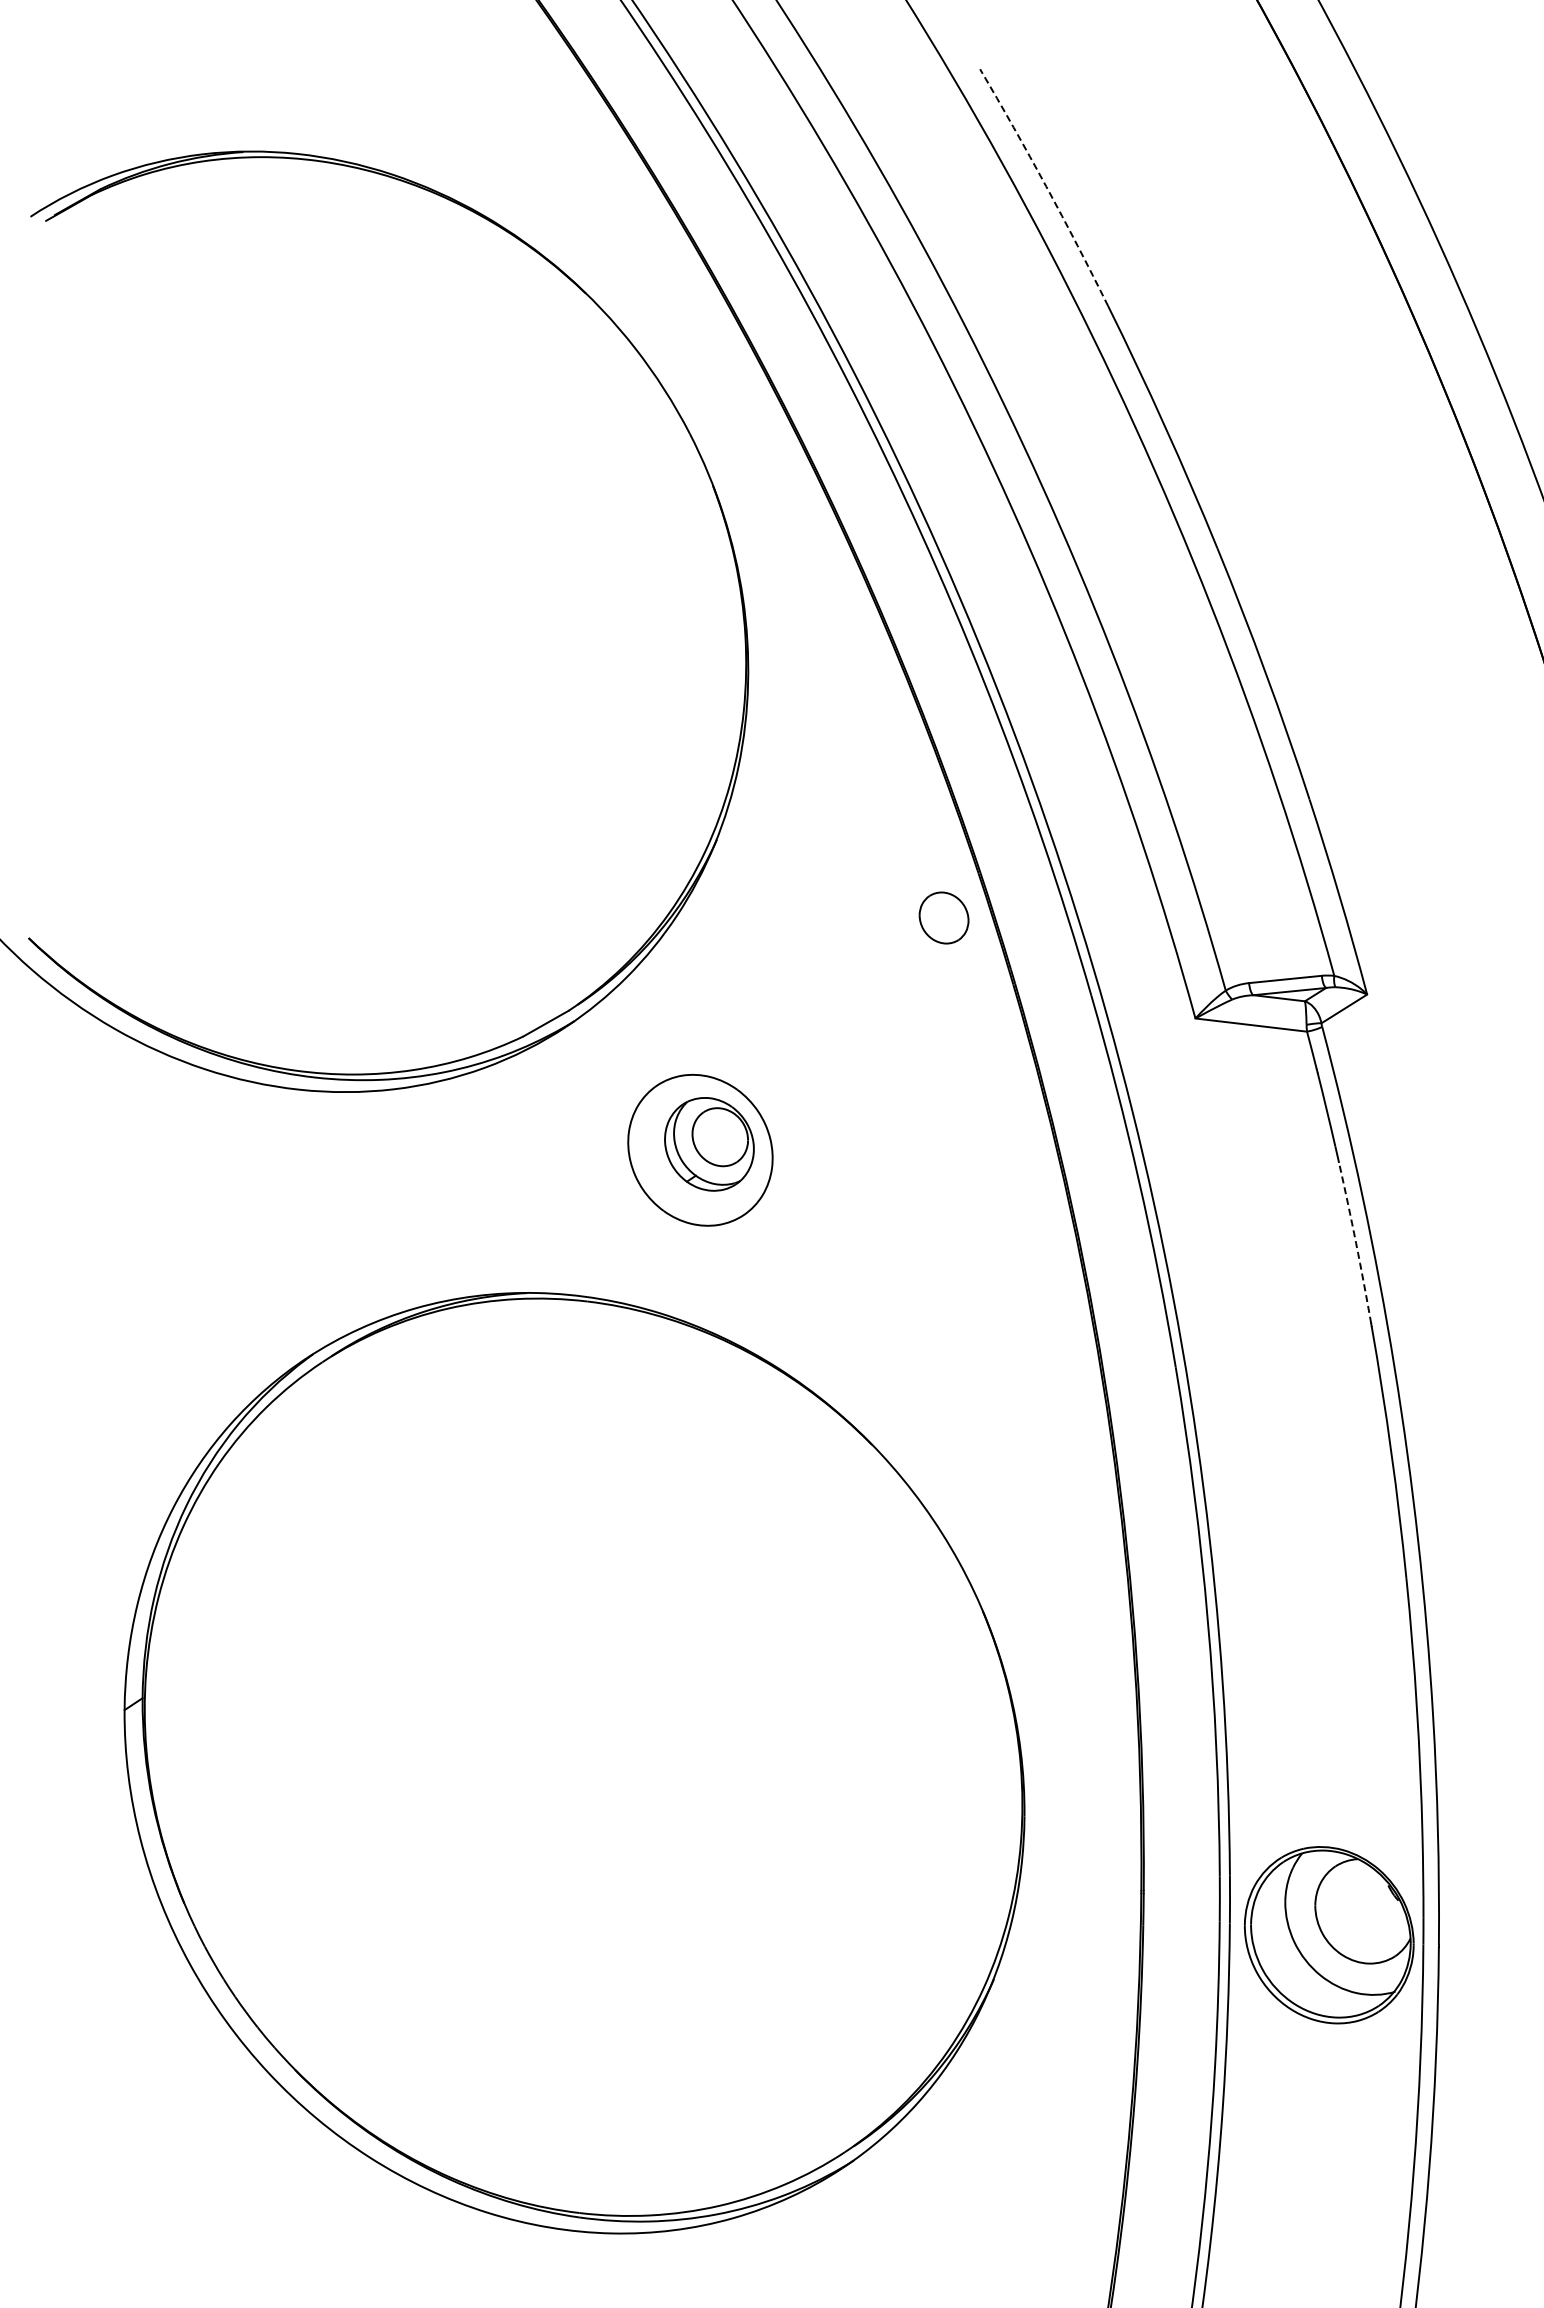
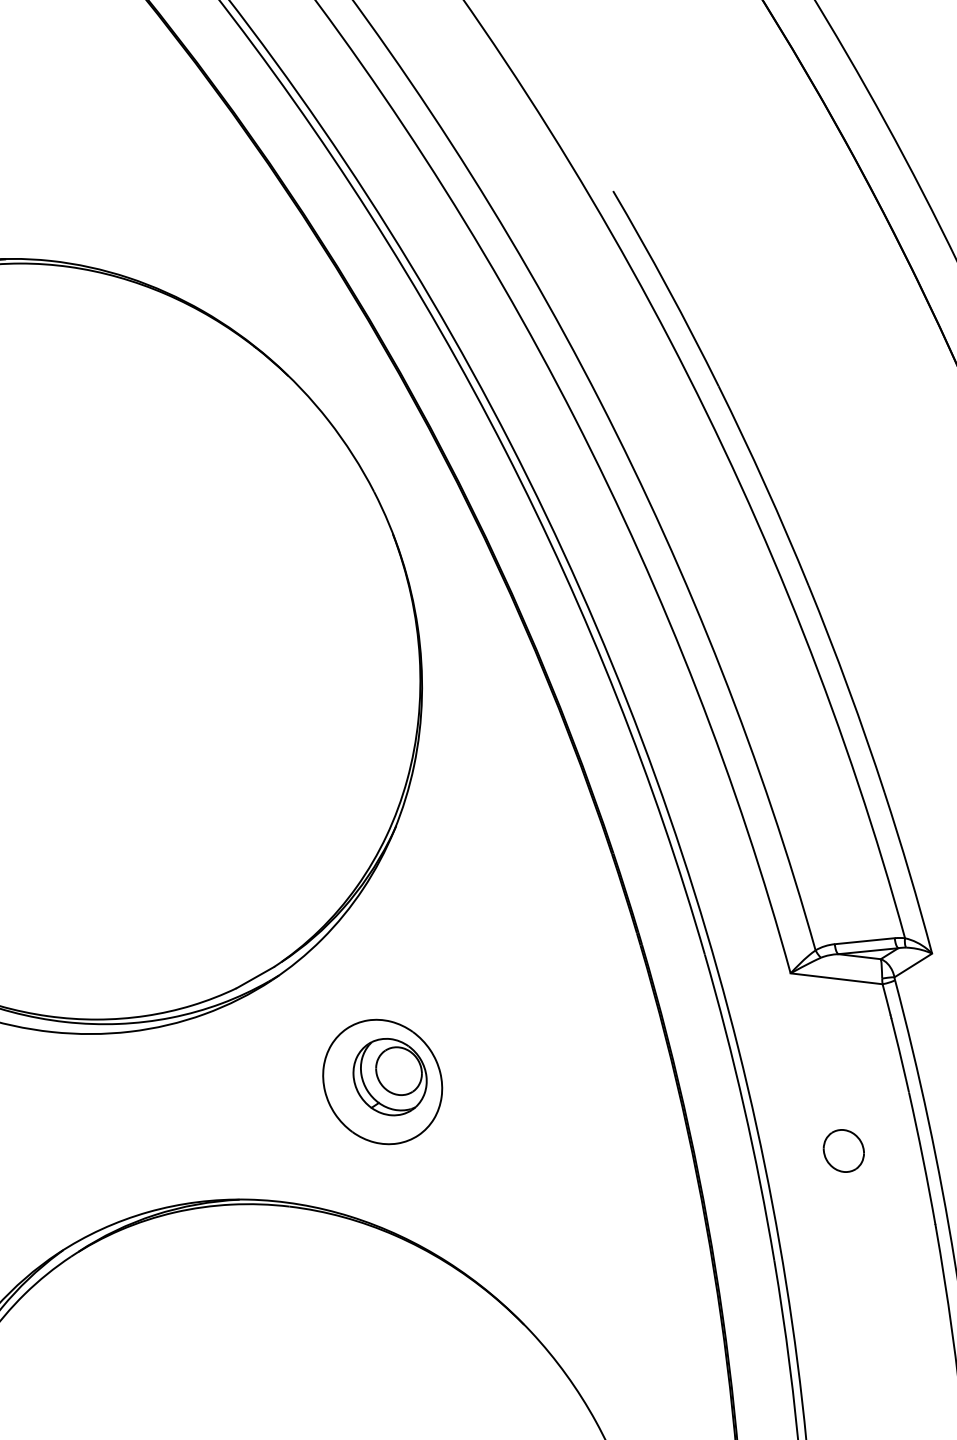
arc: (1046, 186) -> (667, 287), dashed -> solid
part: (943, 917) -> (843, 1150), moved
arc: (1356, 1243) -> (923, 1158), dashed -> solid

